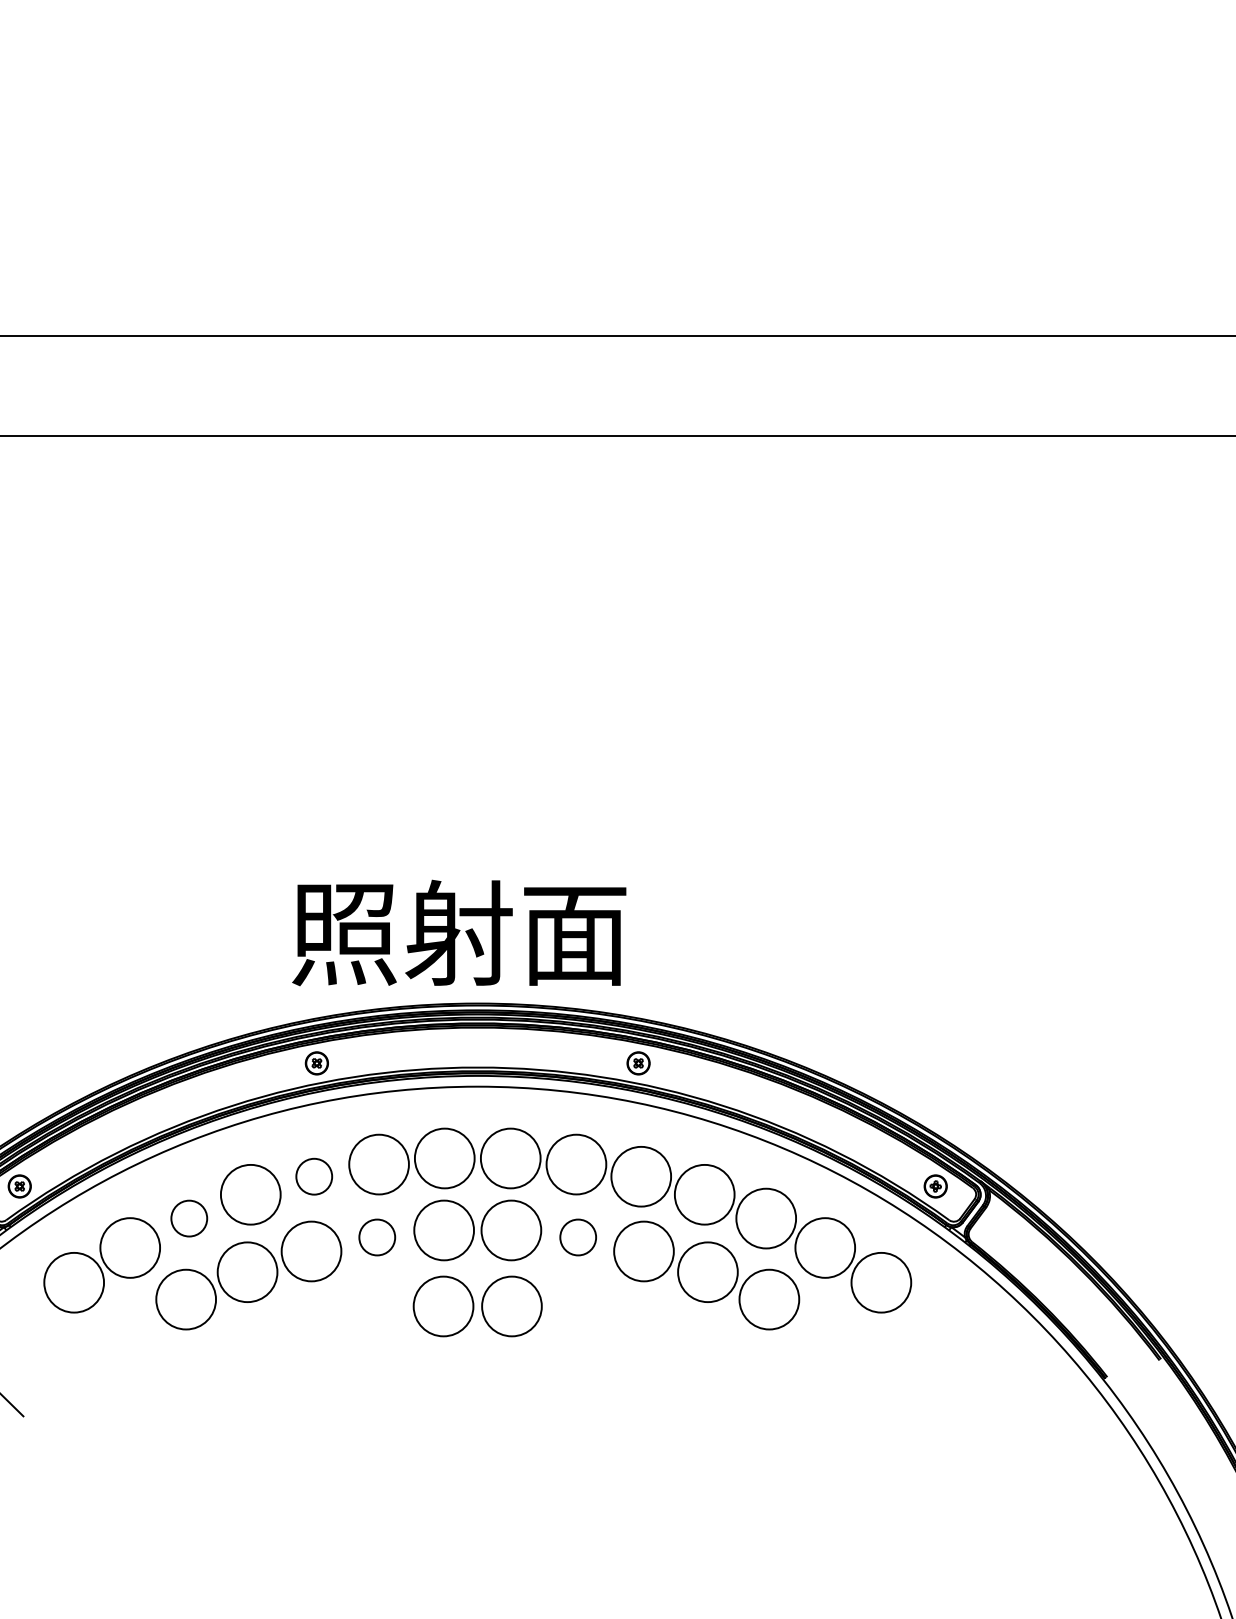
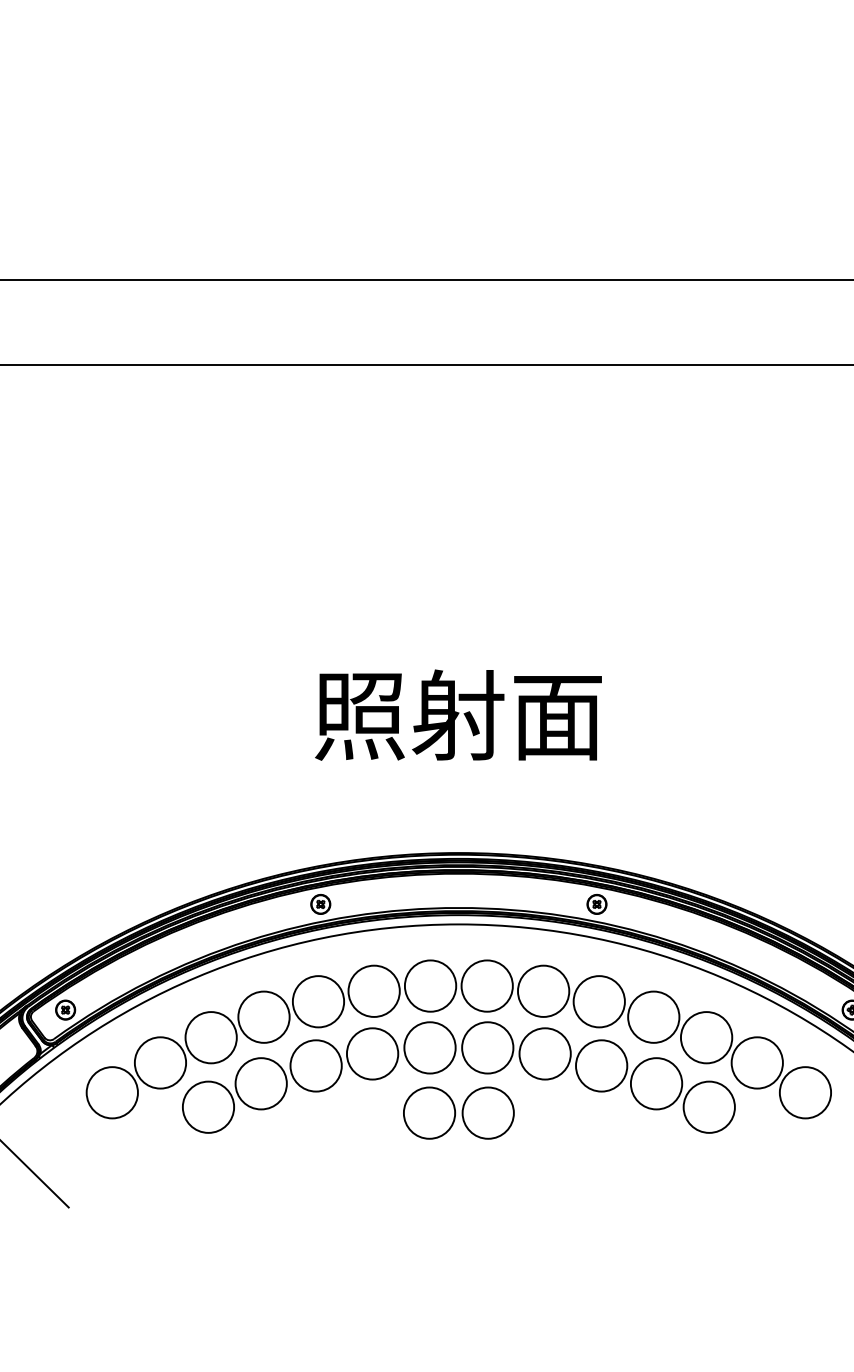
text: (459, 932) -> (458, 714), moved
circle: (314, 1176) -> (318, 1001), size x1.67
circle: (189, 1218) -> (211, 1037), size x1.67
circle: (377, 1237) -> (372, 1053), size x1.67
circle: (578, 1237) -> (545, 1053), size x1.67

